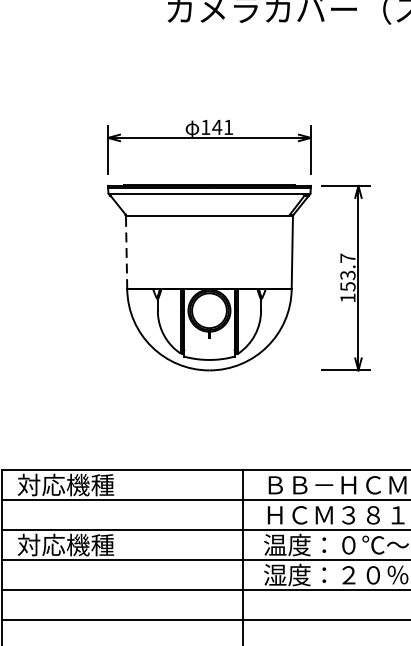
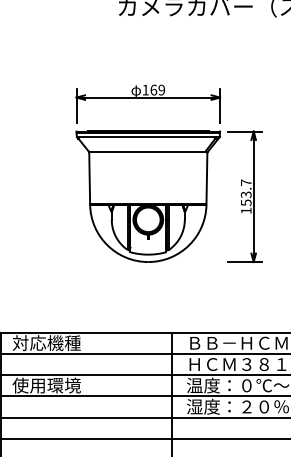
text: (222, 126) -> (157, 89), 141 -> 169
line: (126, 250) -> (89, 177), dashed -> solid
text: (65, 544) -> (46, 385), 対応機種 -> 使用環境

